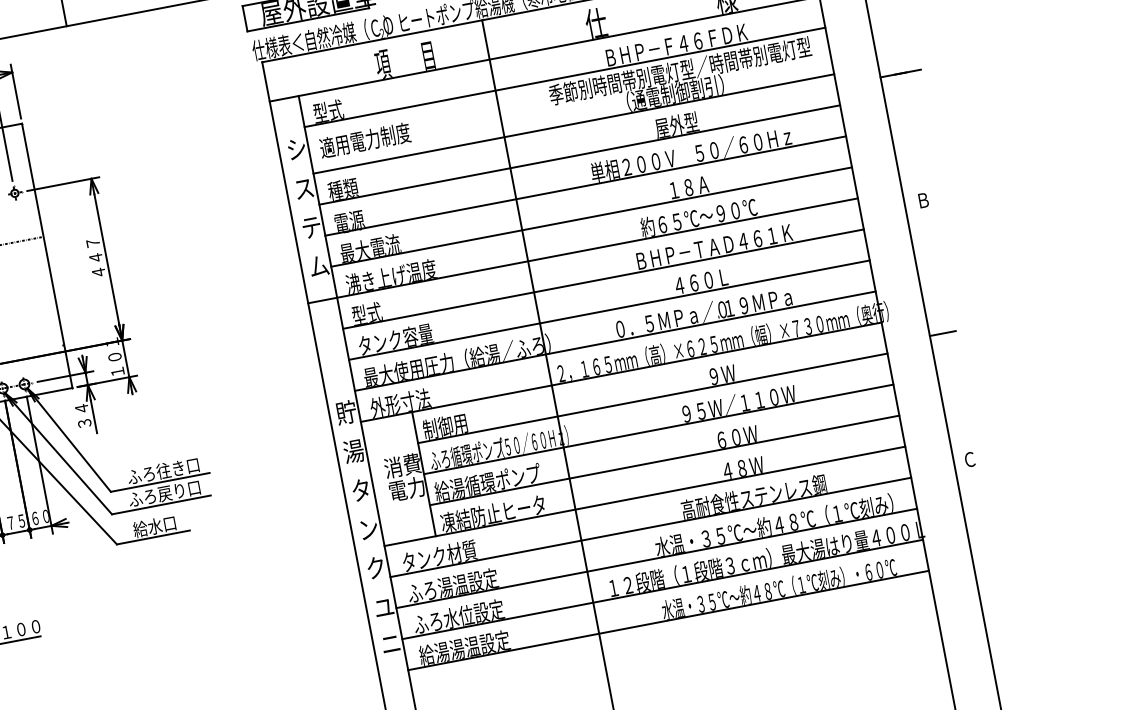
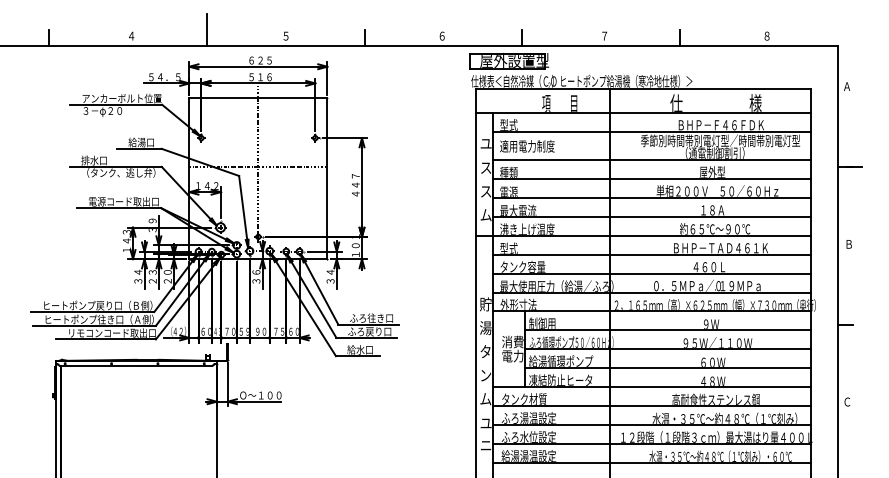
text: (295, 148) -> (485, 143), シ -> ユ
text: (312, 227) -> (486, 191), テ -> ス
text: (375, 567) -> (485, 398), ク -> ム

